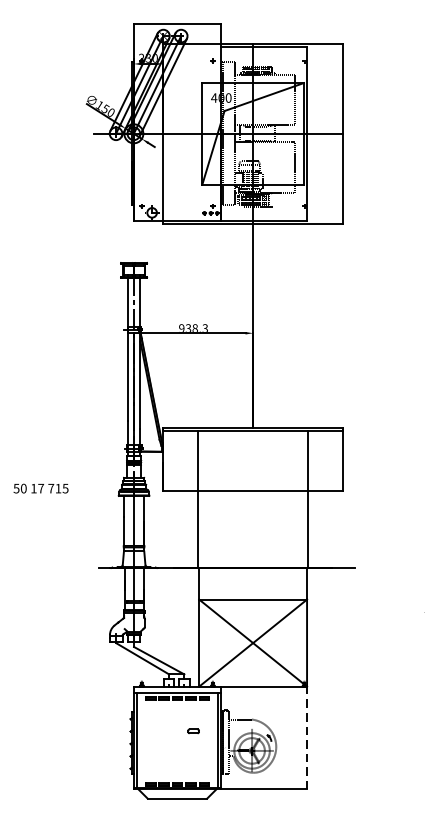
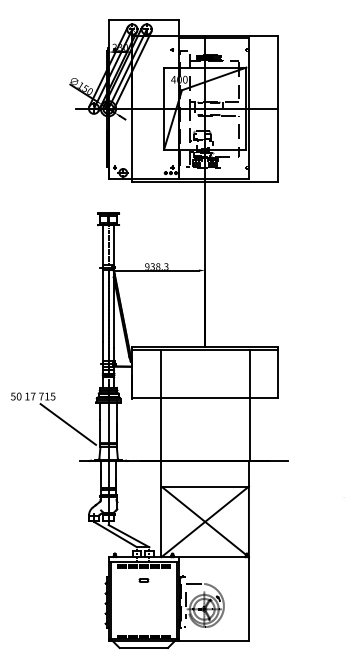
line: (84, 523) -> (68, 424), added
part: (193, 731) -> (143, 580), moved
line: (306, 737) -> (248, 598), dashed -> solid

